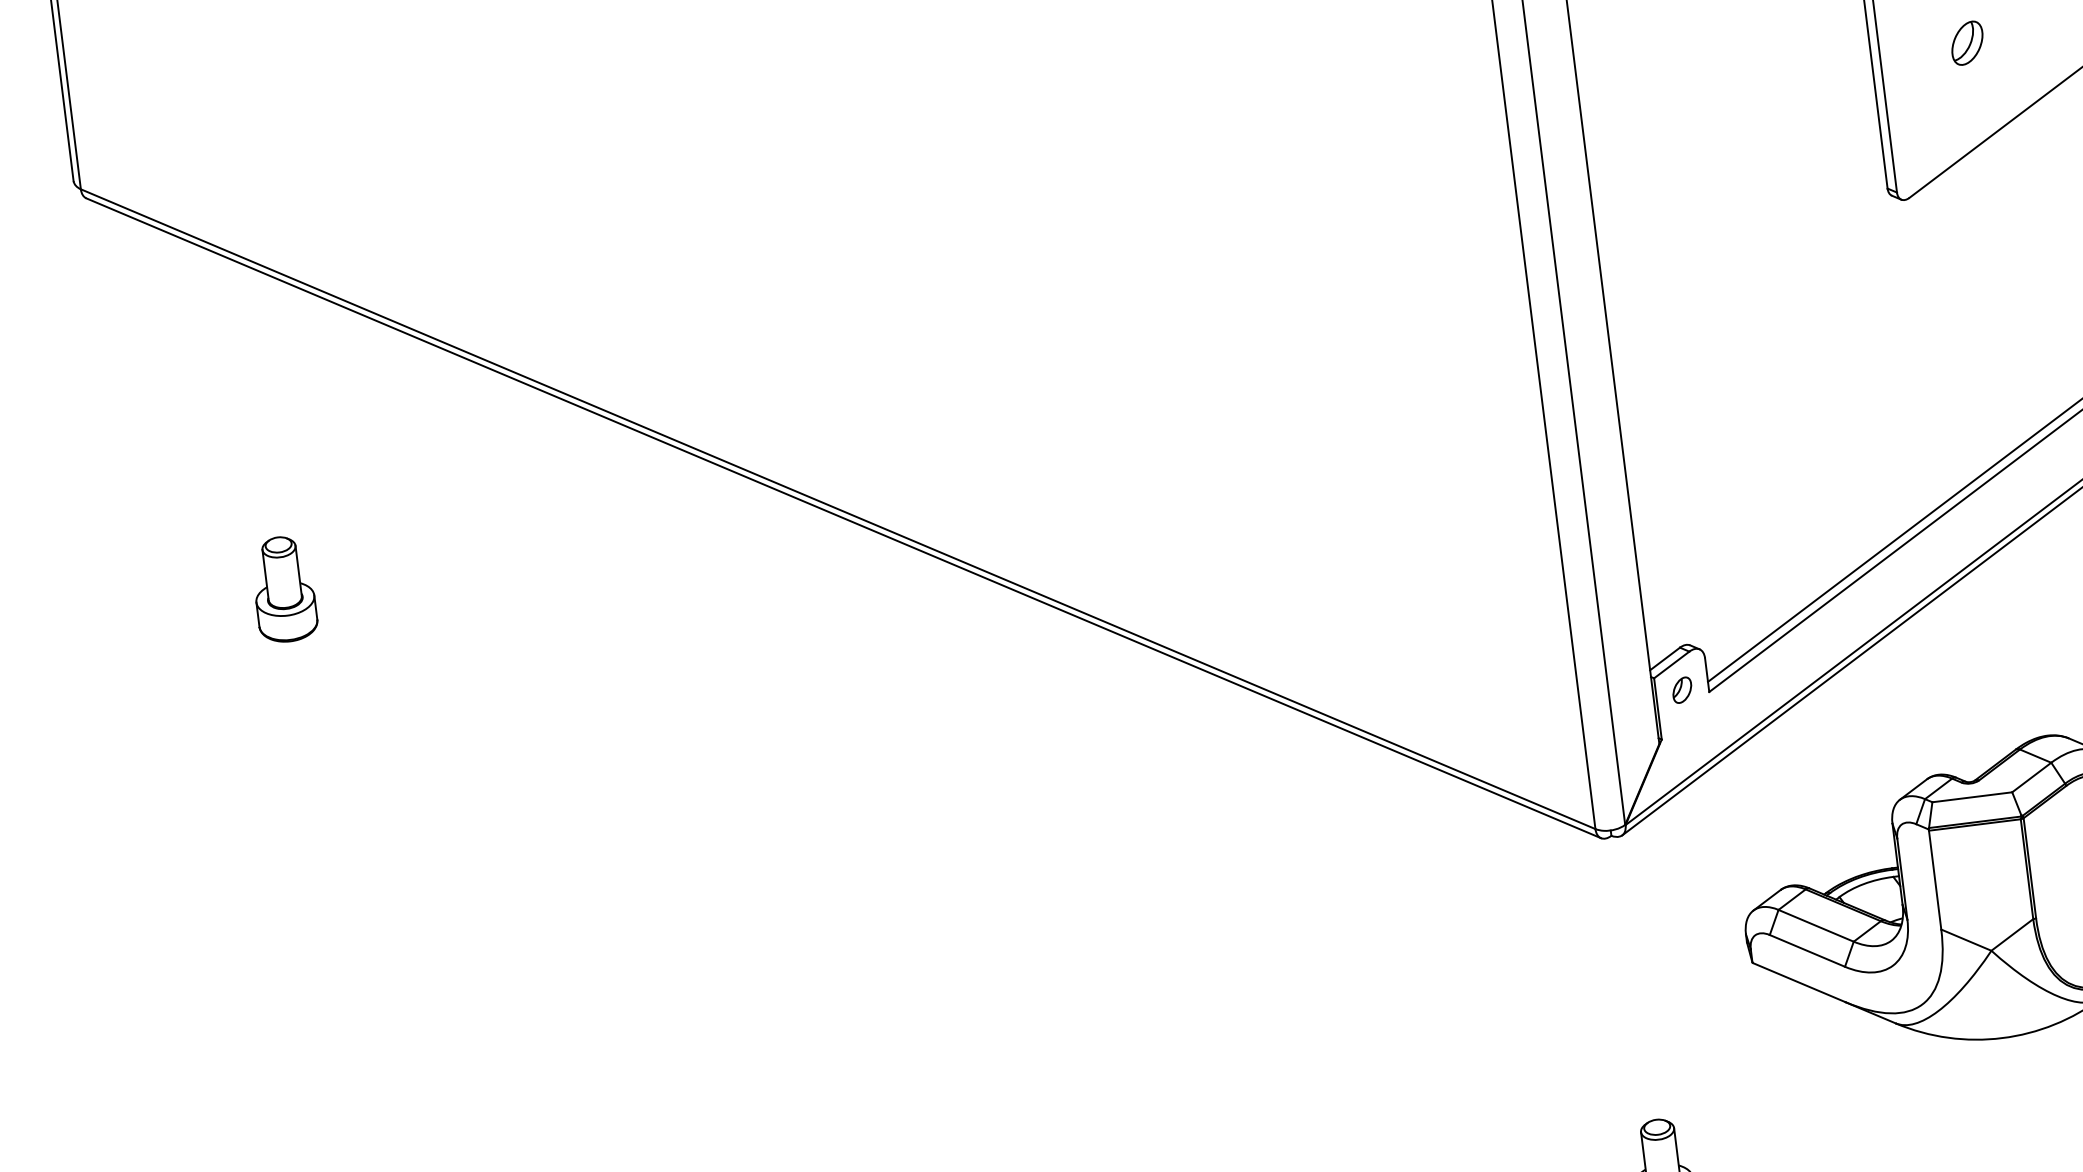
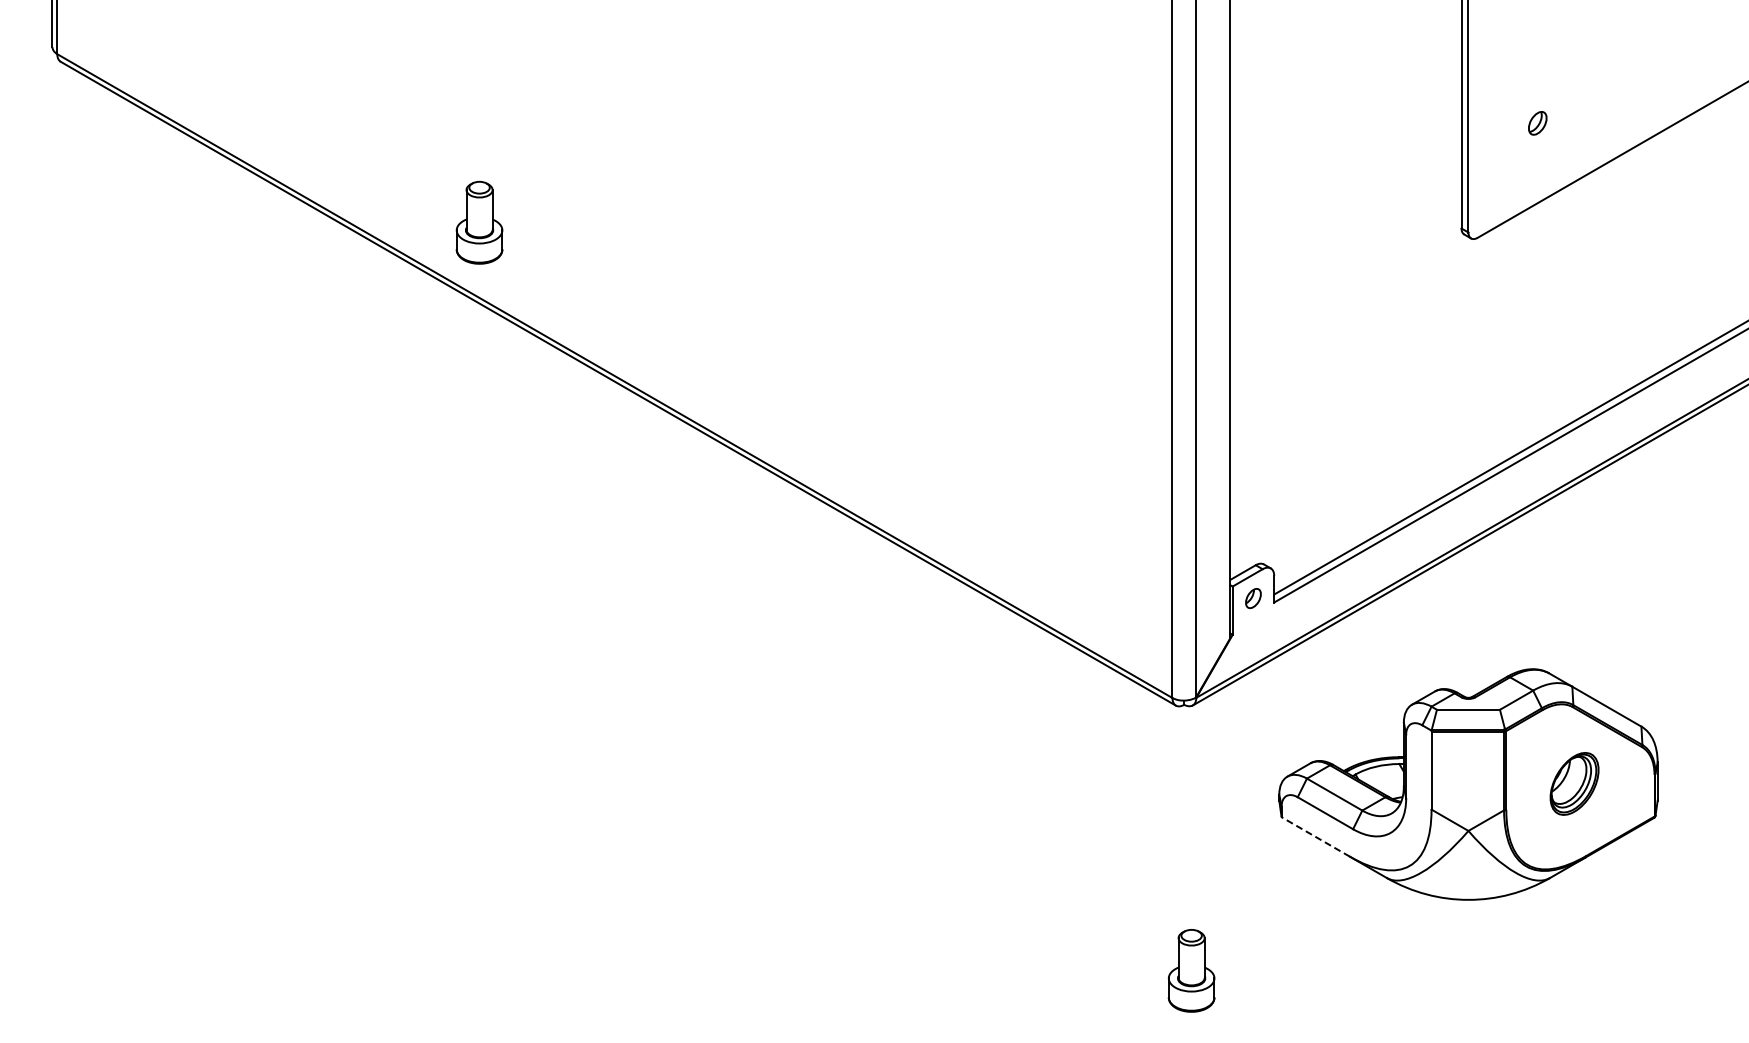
part: (1967, 43) -> (1537, 123), size x0.7
part: (284, 589) -> (479, 222), moved
line: (1798, 981) -> (1315, 836), solid -> dashed

